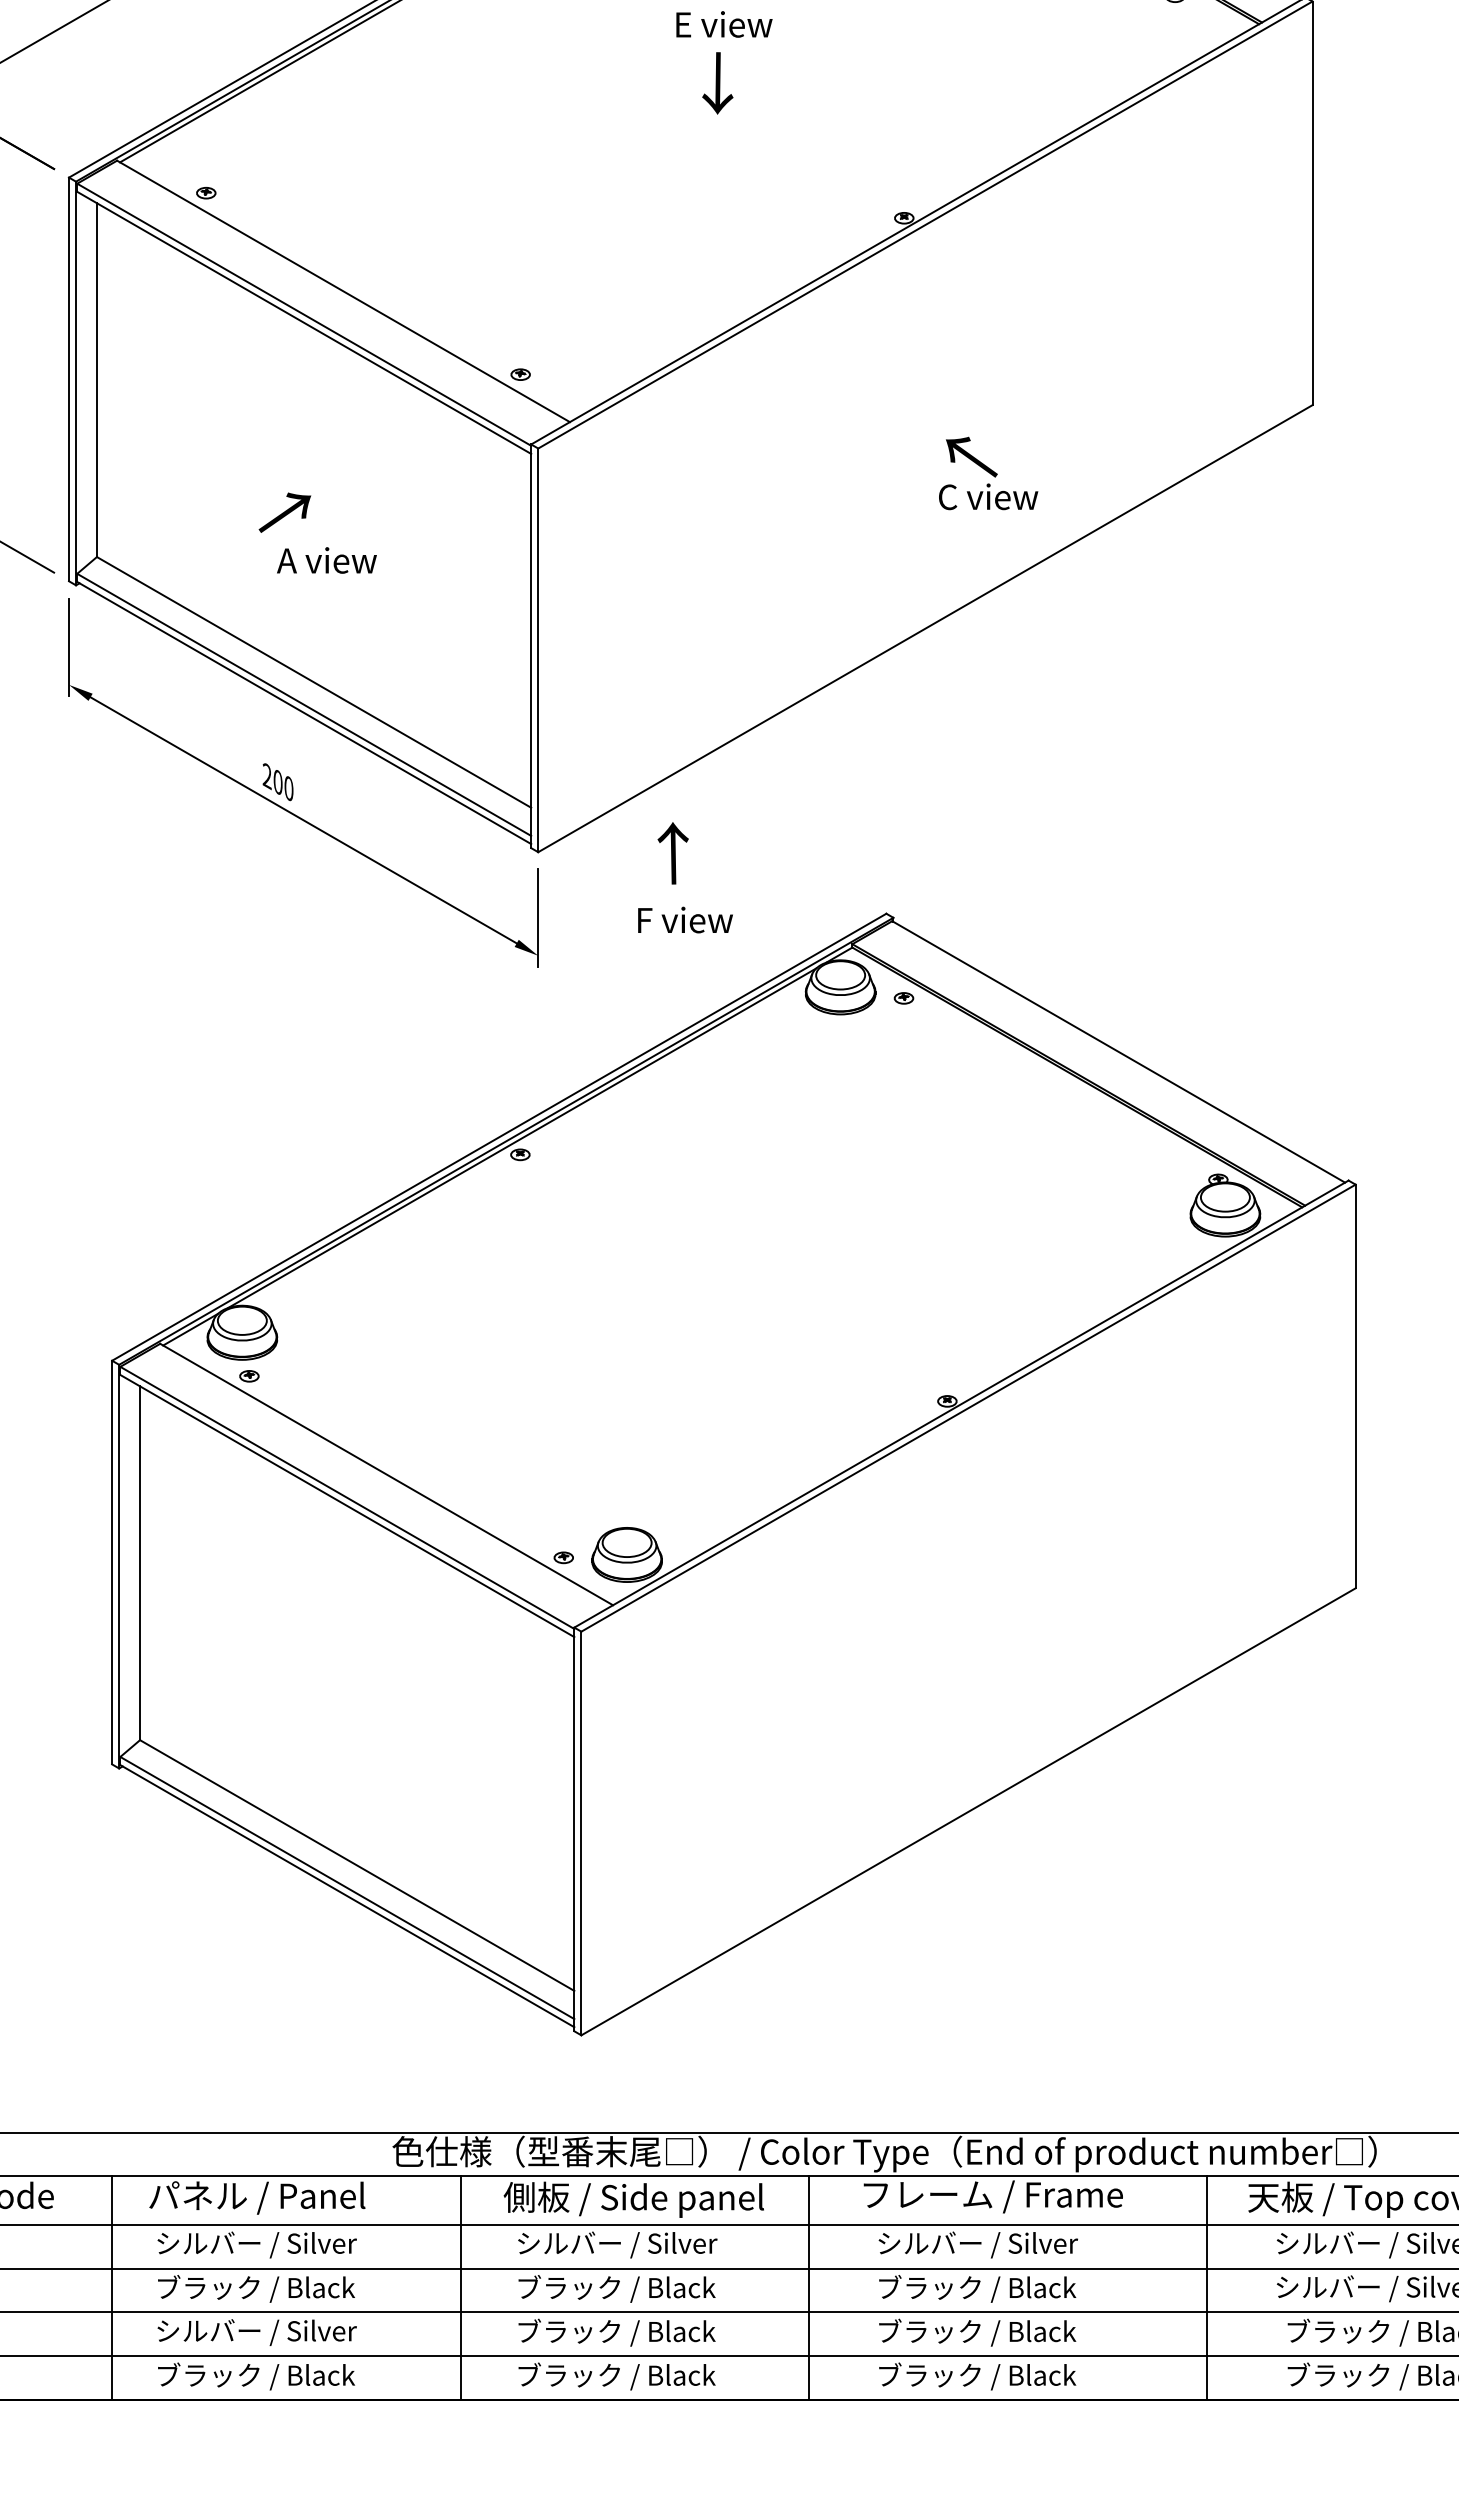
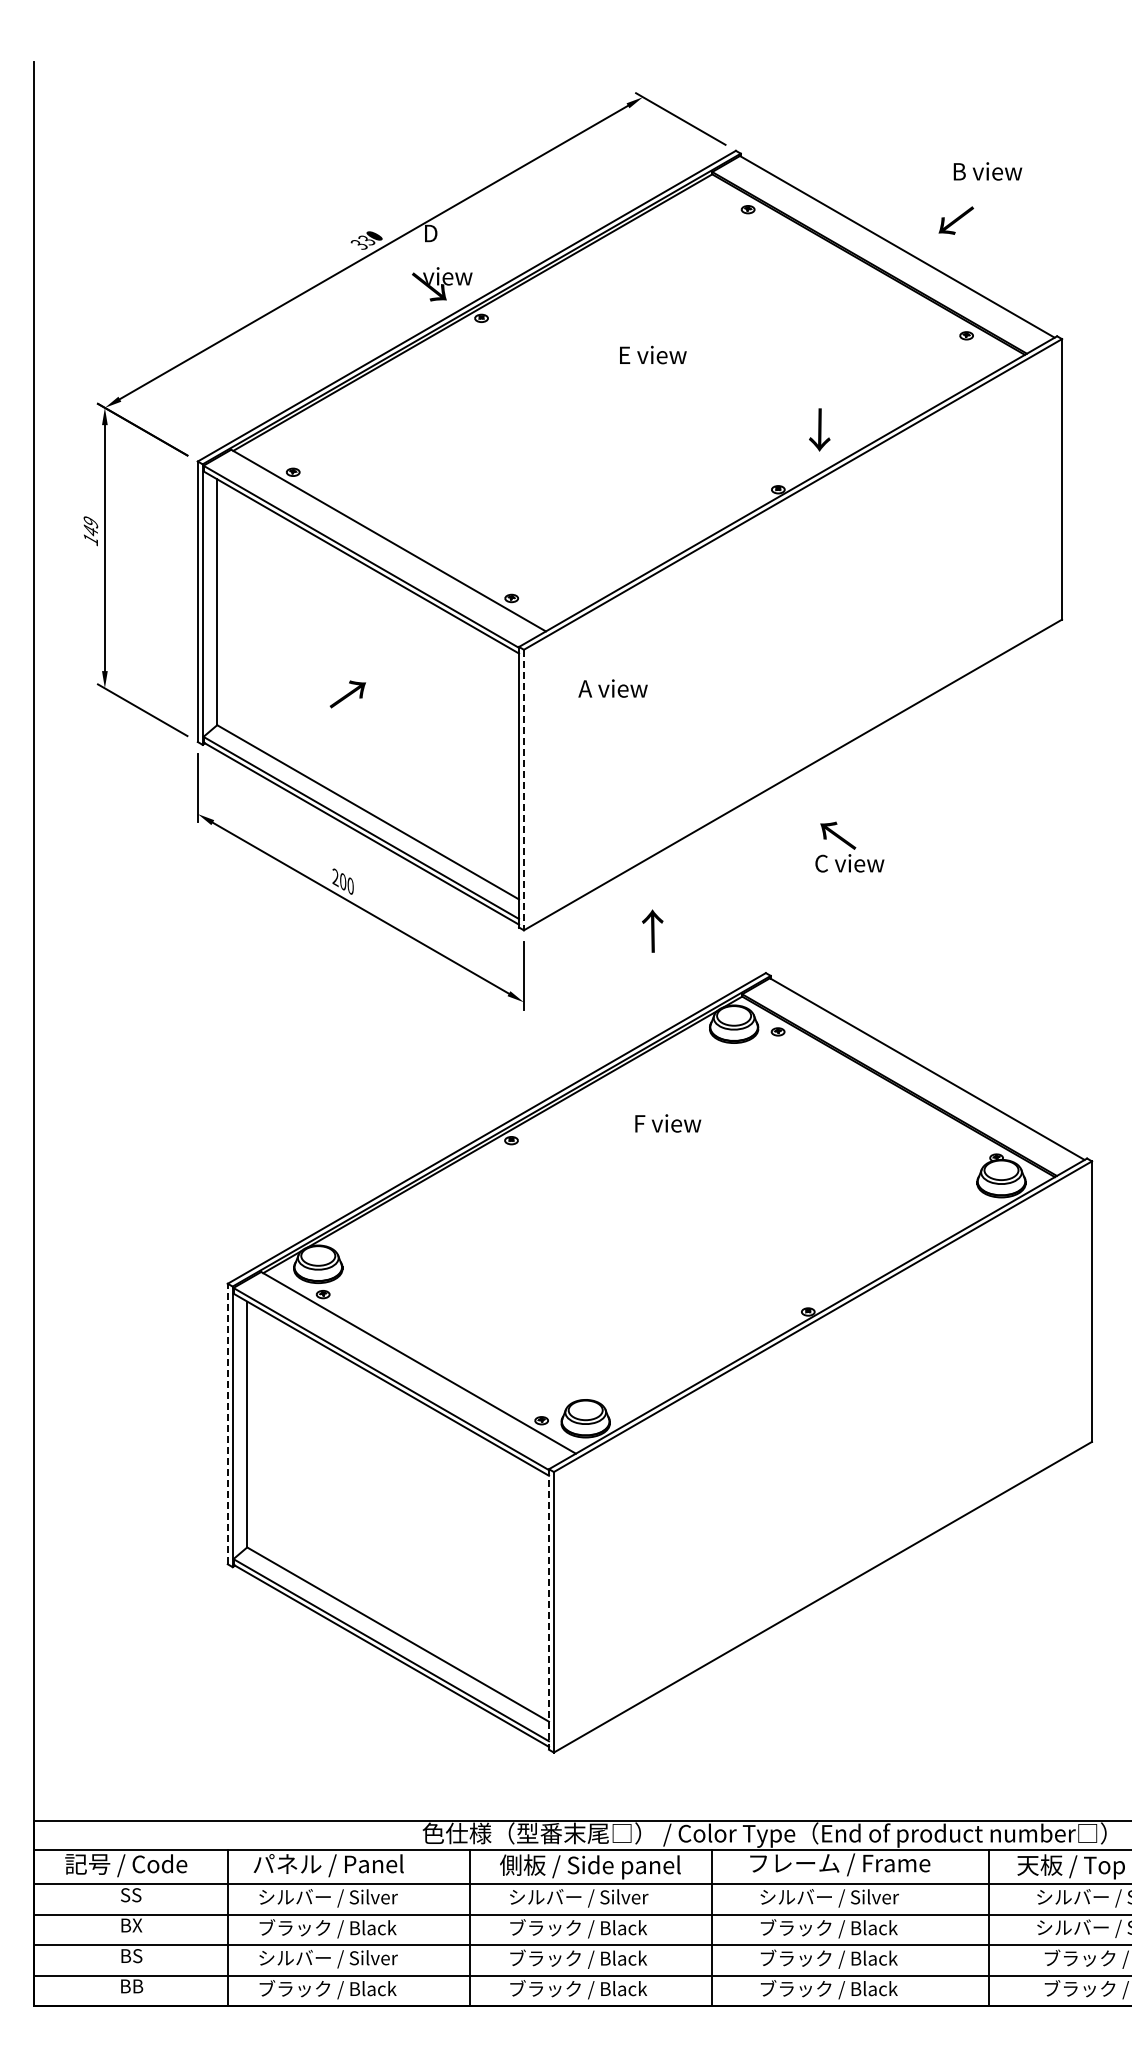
text: (717, 82) -> (819, 429), moved
text: (987, 472) -> (849, 846), moved
text: (326, 560) -> (612, 688), moved
line: (537, 651) -> (523, 790), solid -> dashed
text: (672, 852) -> (652, 930), moved
text: (685, 920) -> (668, 1123), moved
line: (111, 1561) -> (227, 1423), solid -> dashed
line: (575, 1829) -> (549, 1609), solid -> dashed

